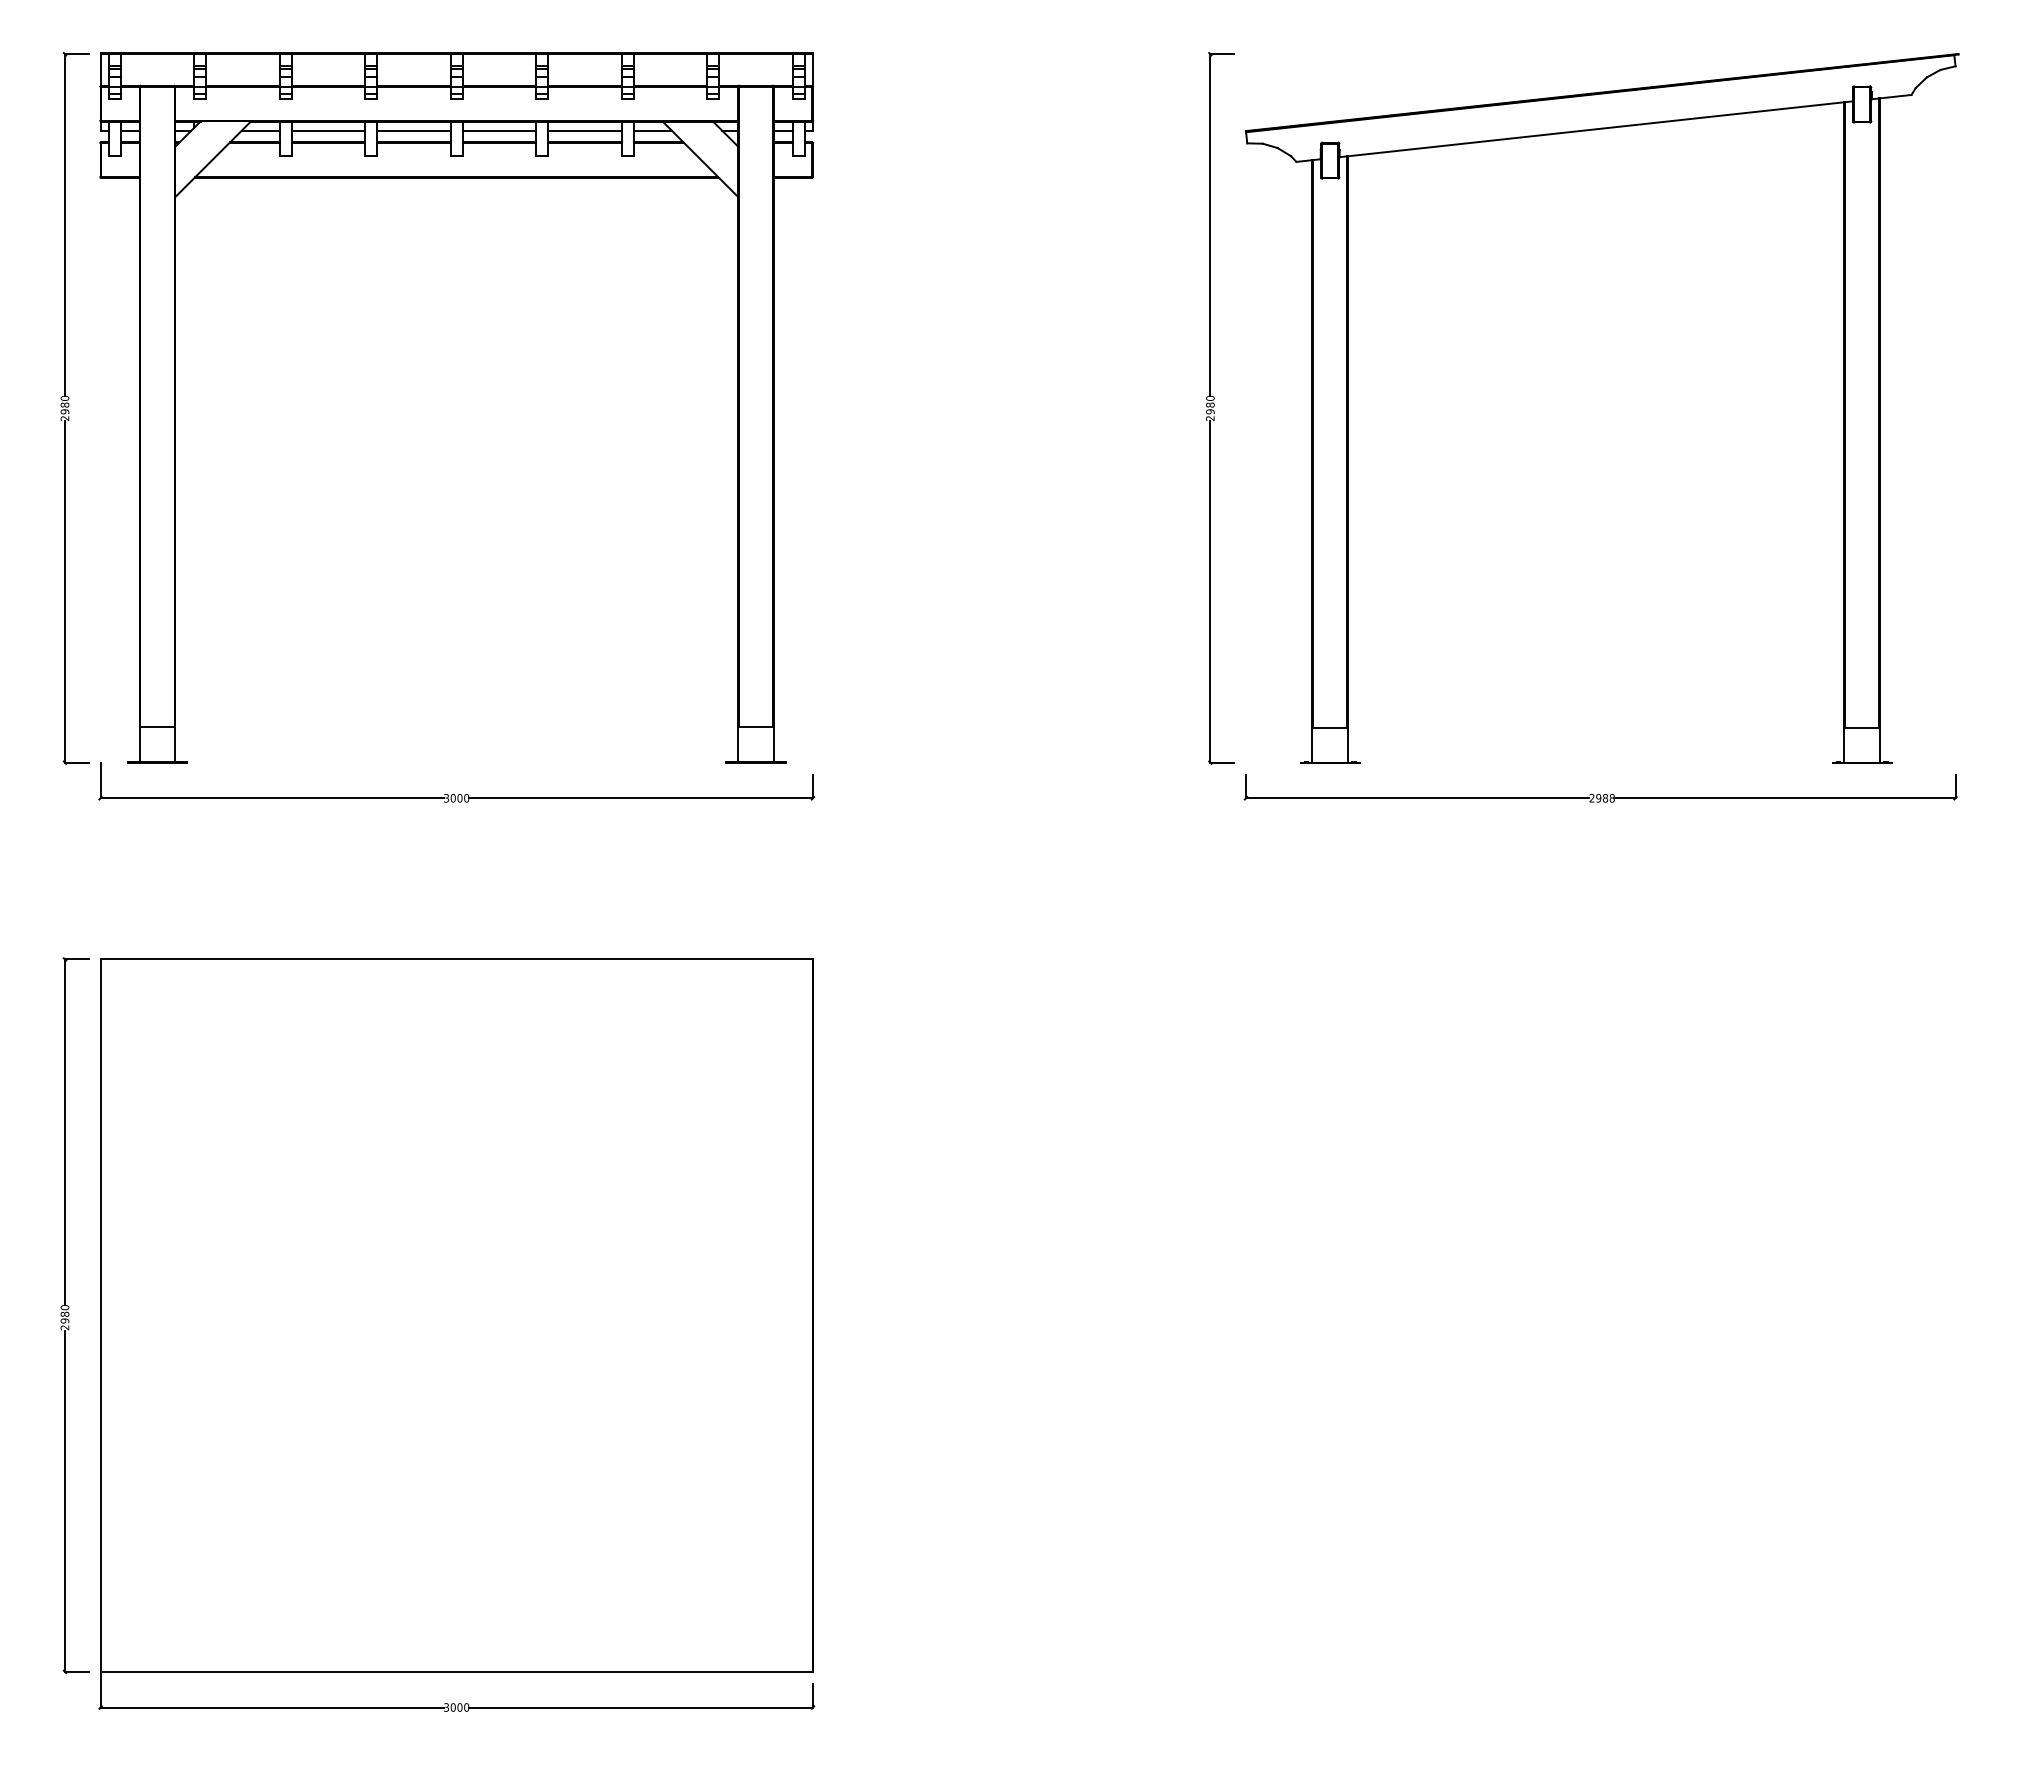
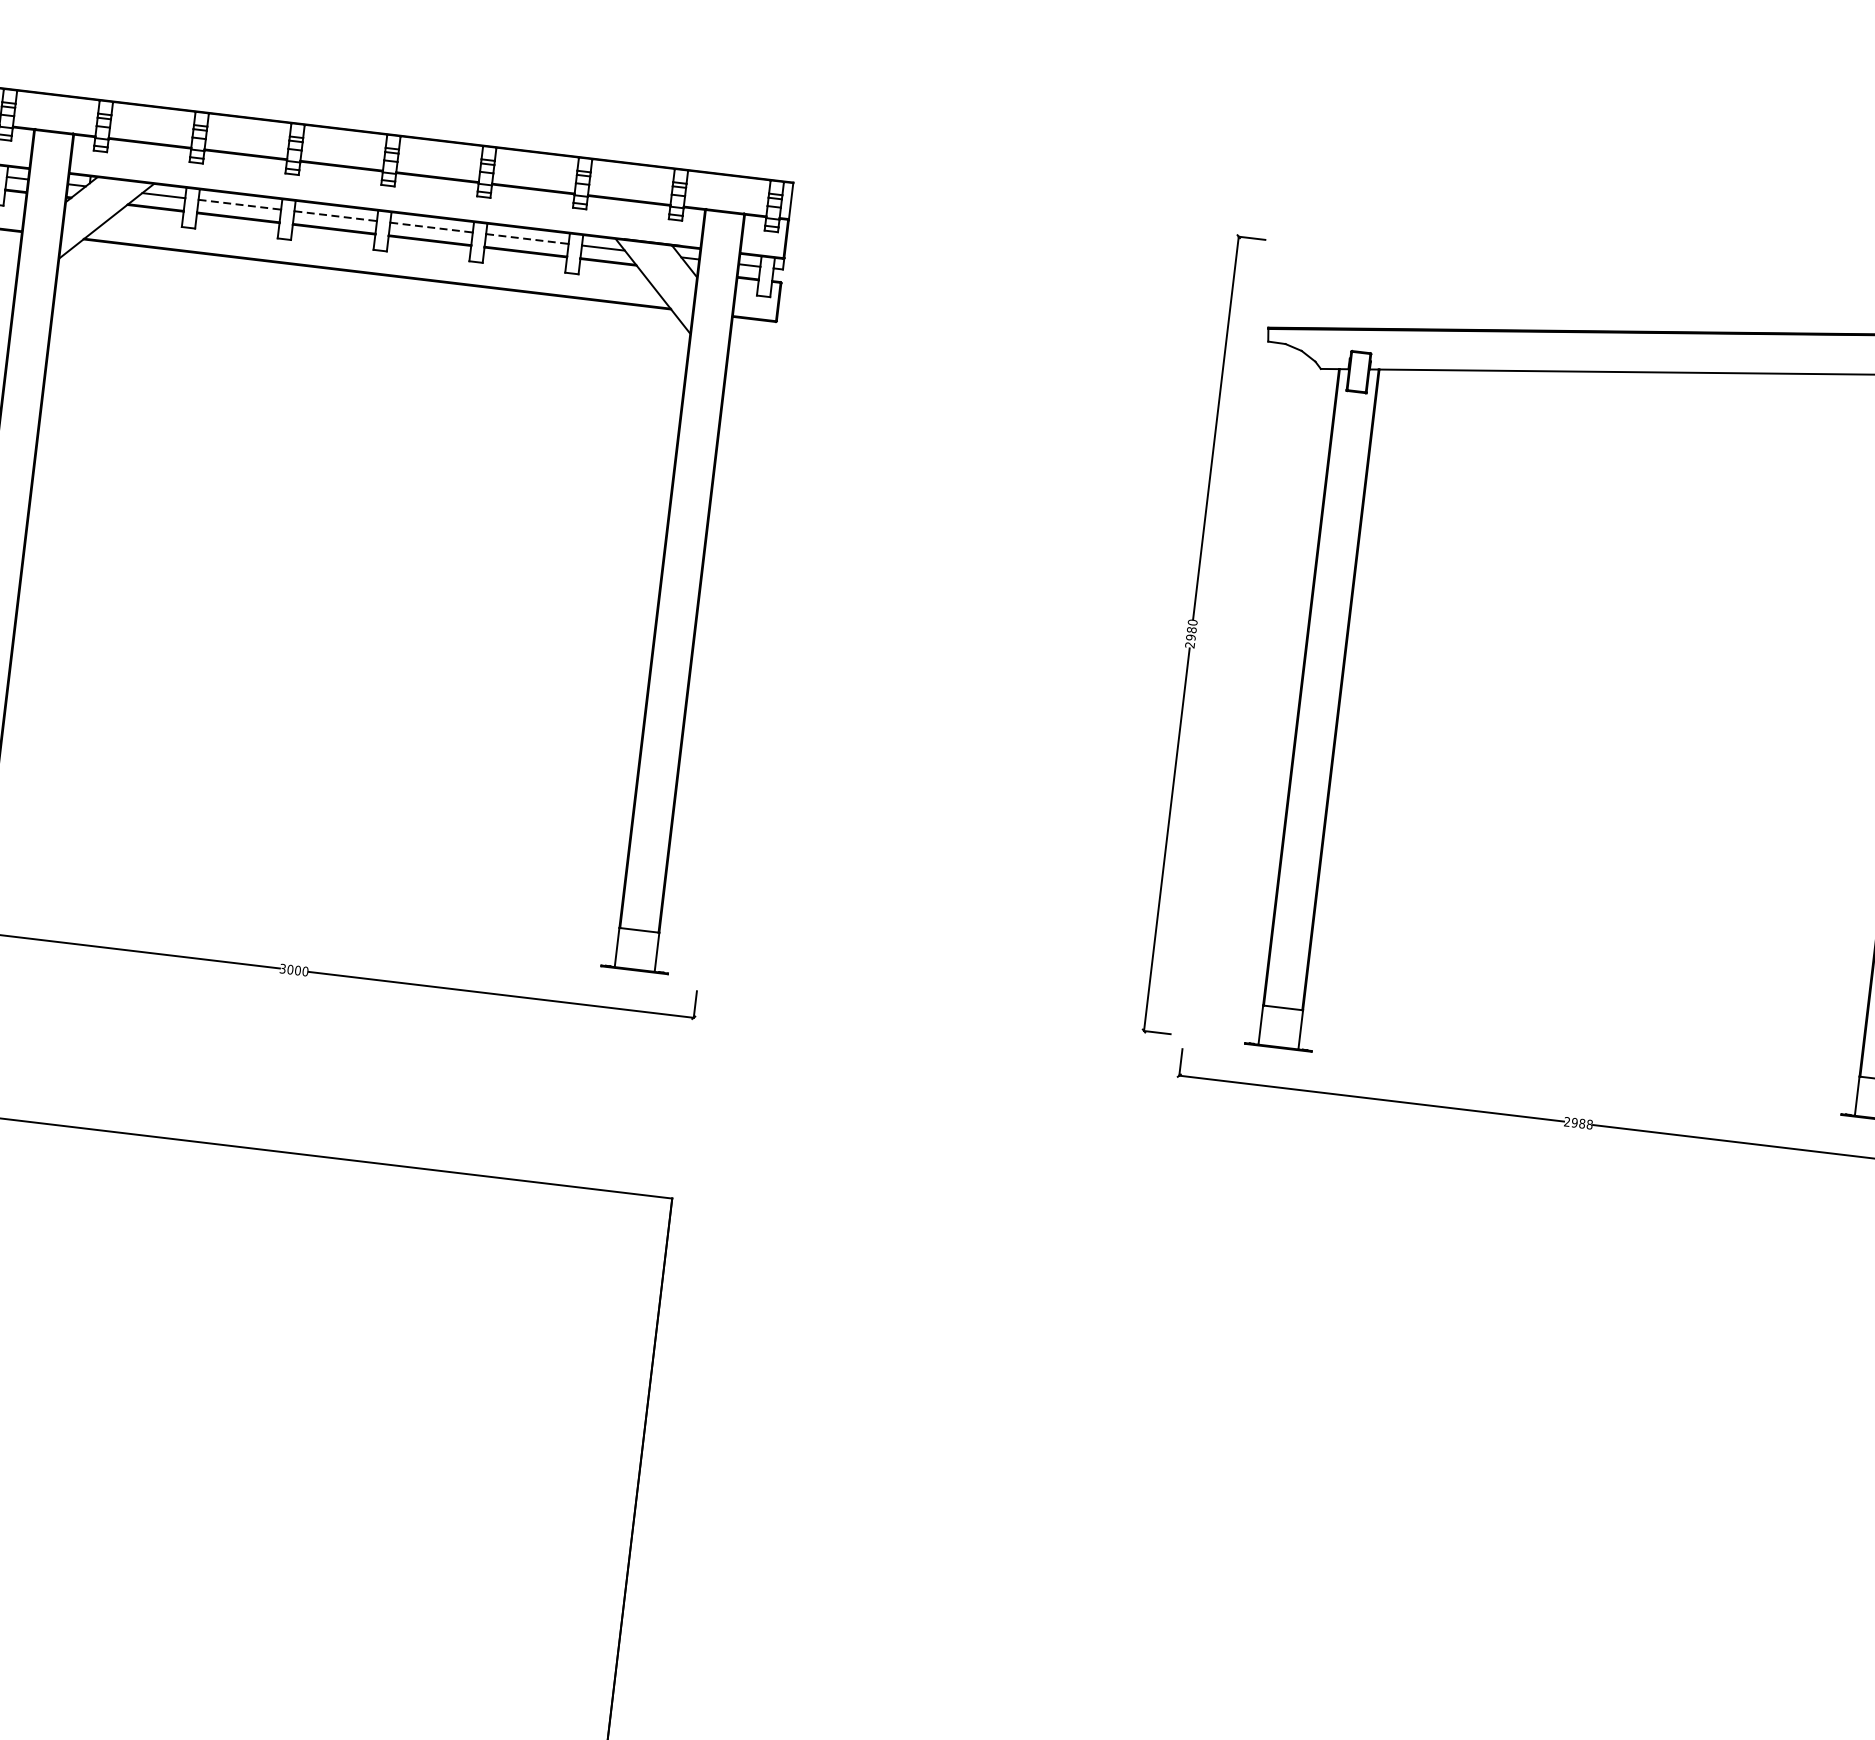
line: (328, 130) -> (239, 204), solid -> dashed
line: (414, 130) -> (336, 215), solid -> dashed
line: (499, 130) -> (431, 227), solid -> dashed
line: (585, 130) -> (527, 238), solid -> dashed

